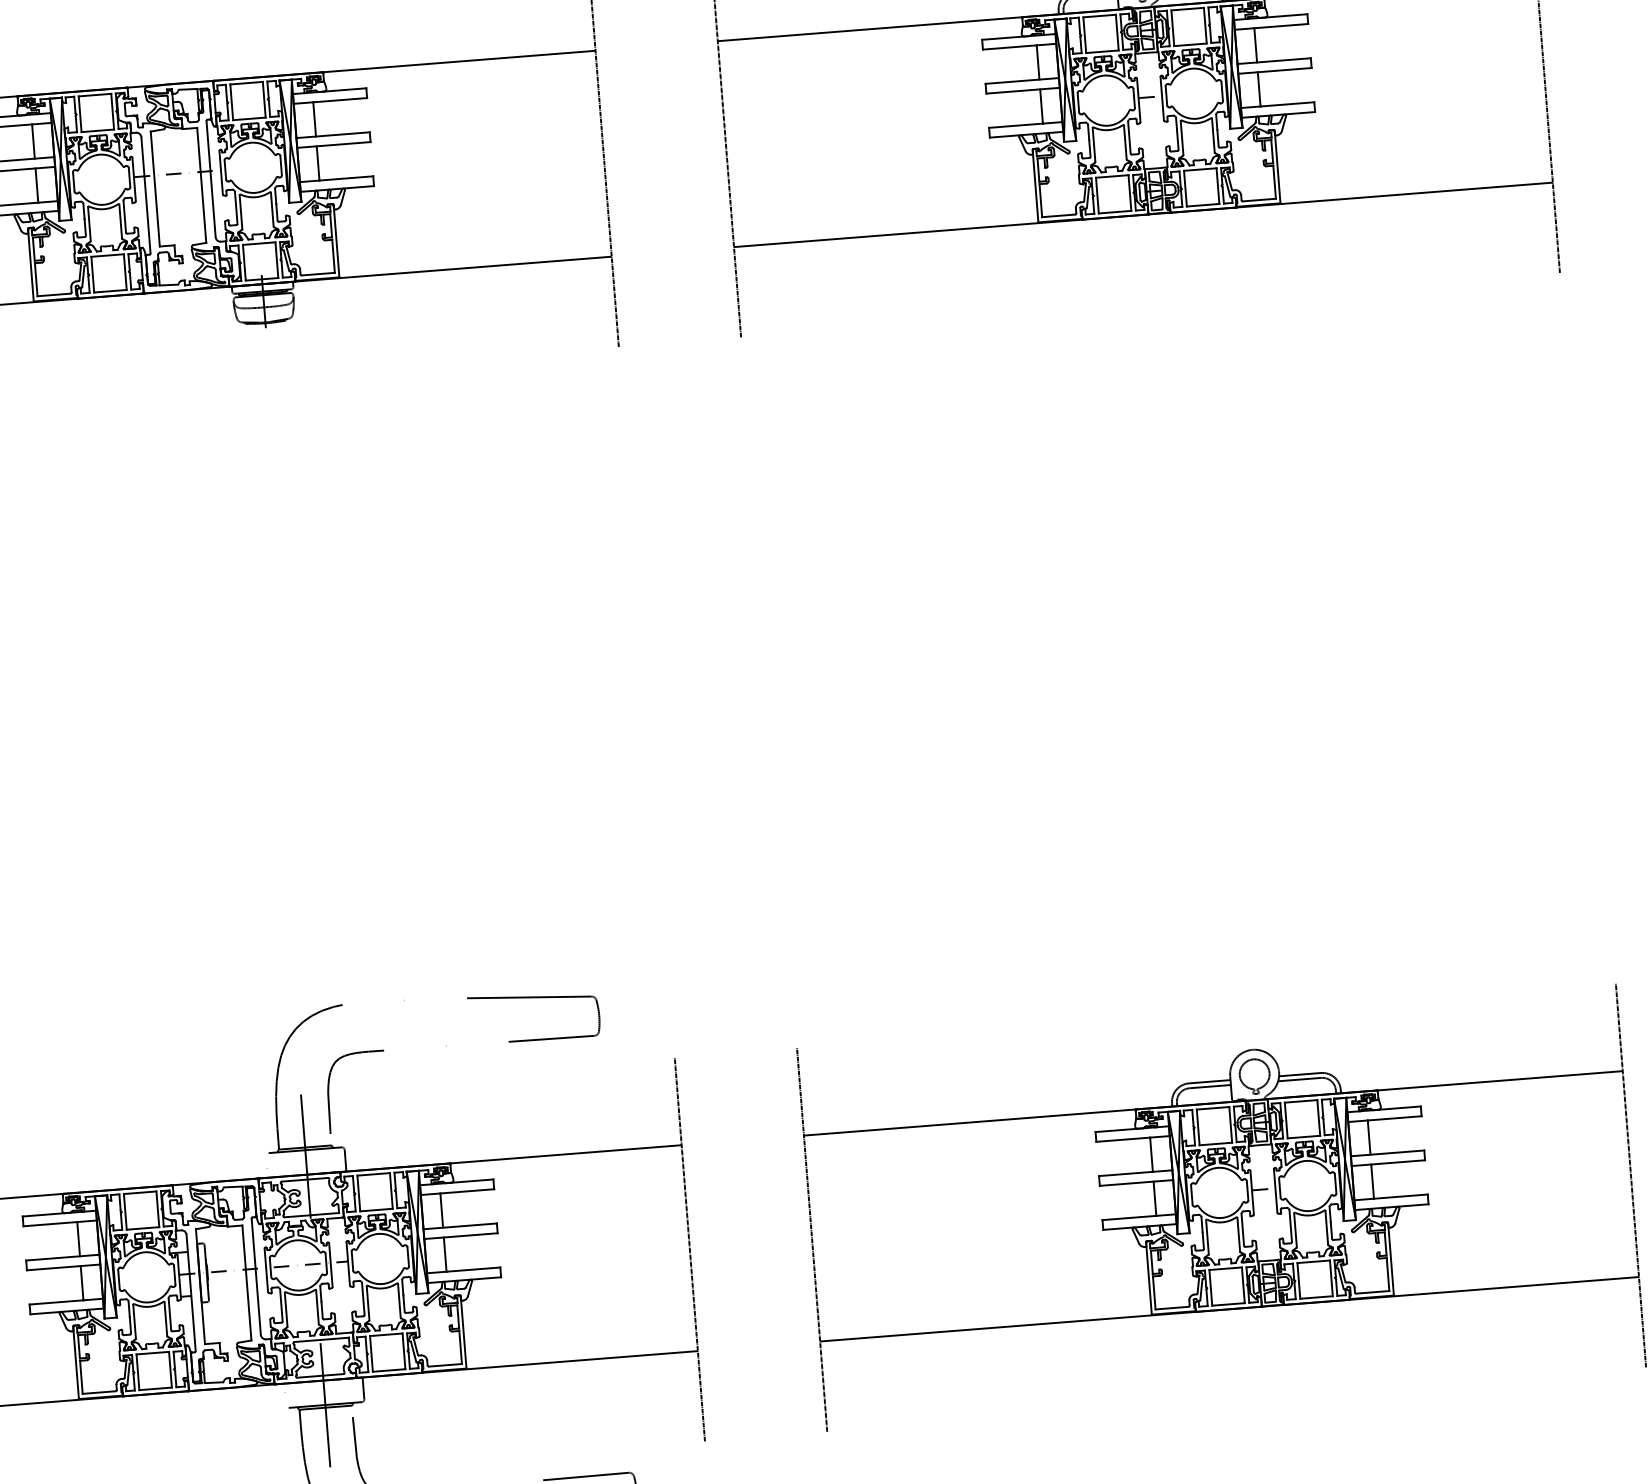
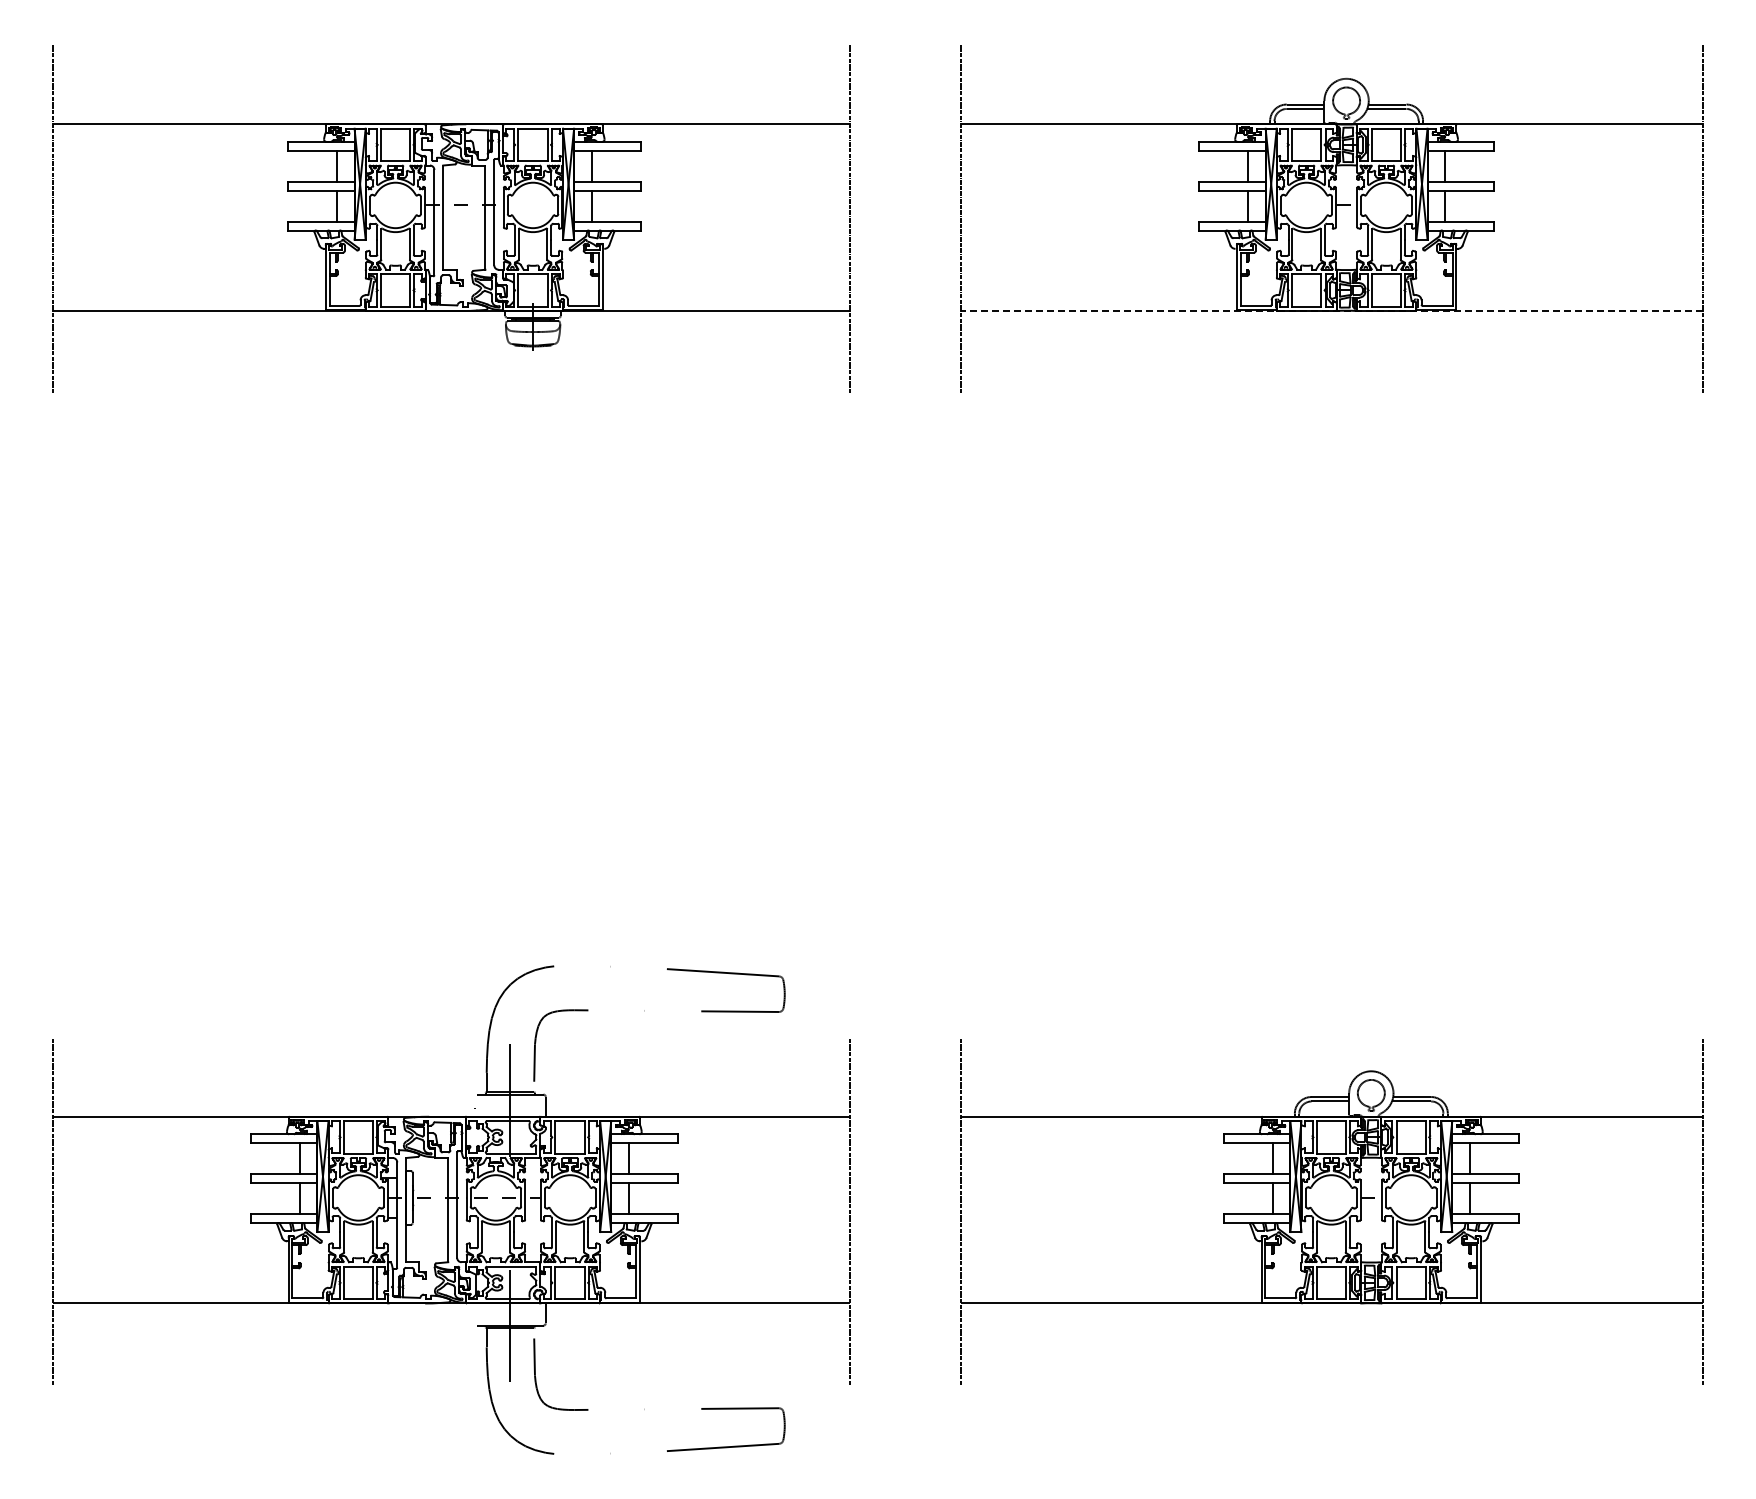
line: (1142, 215) -> (1331, 311), solid -> dashed

